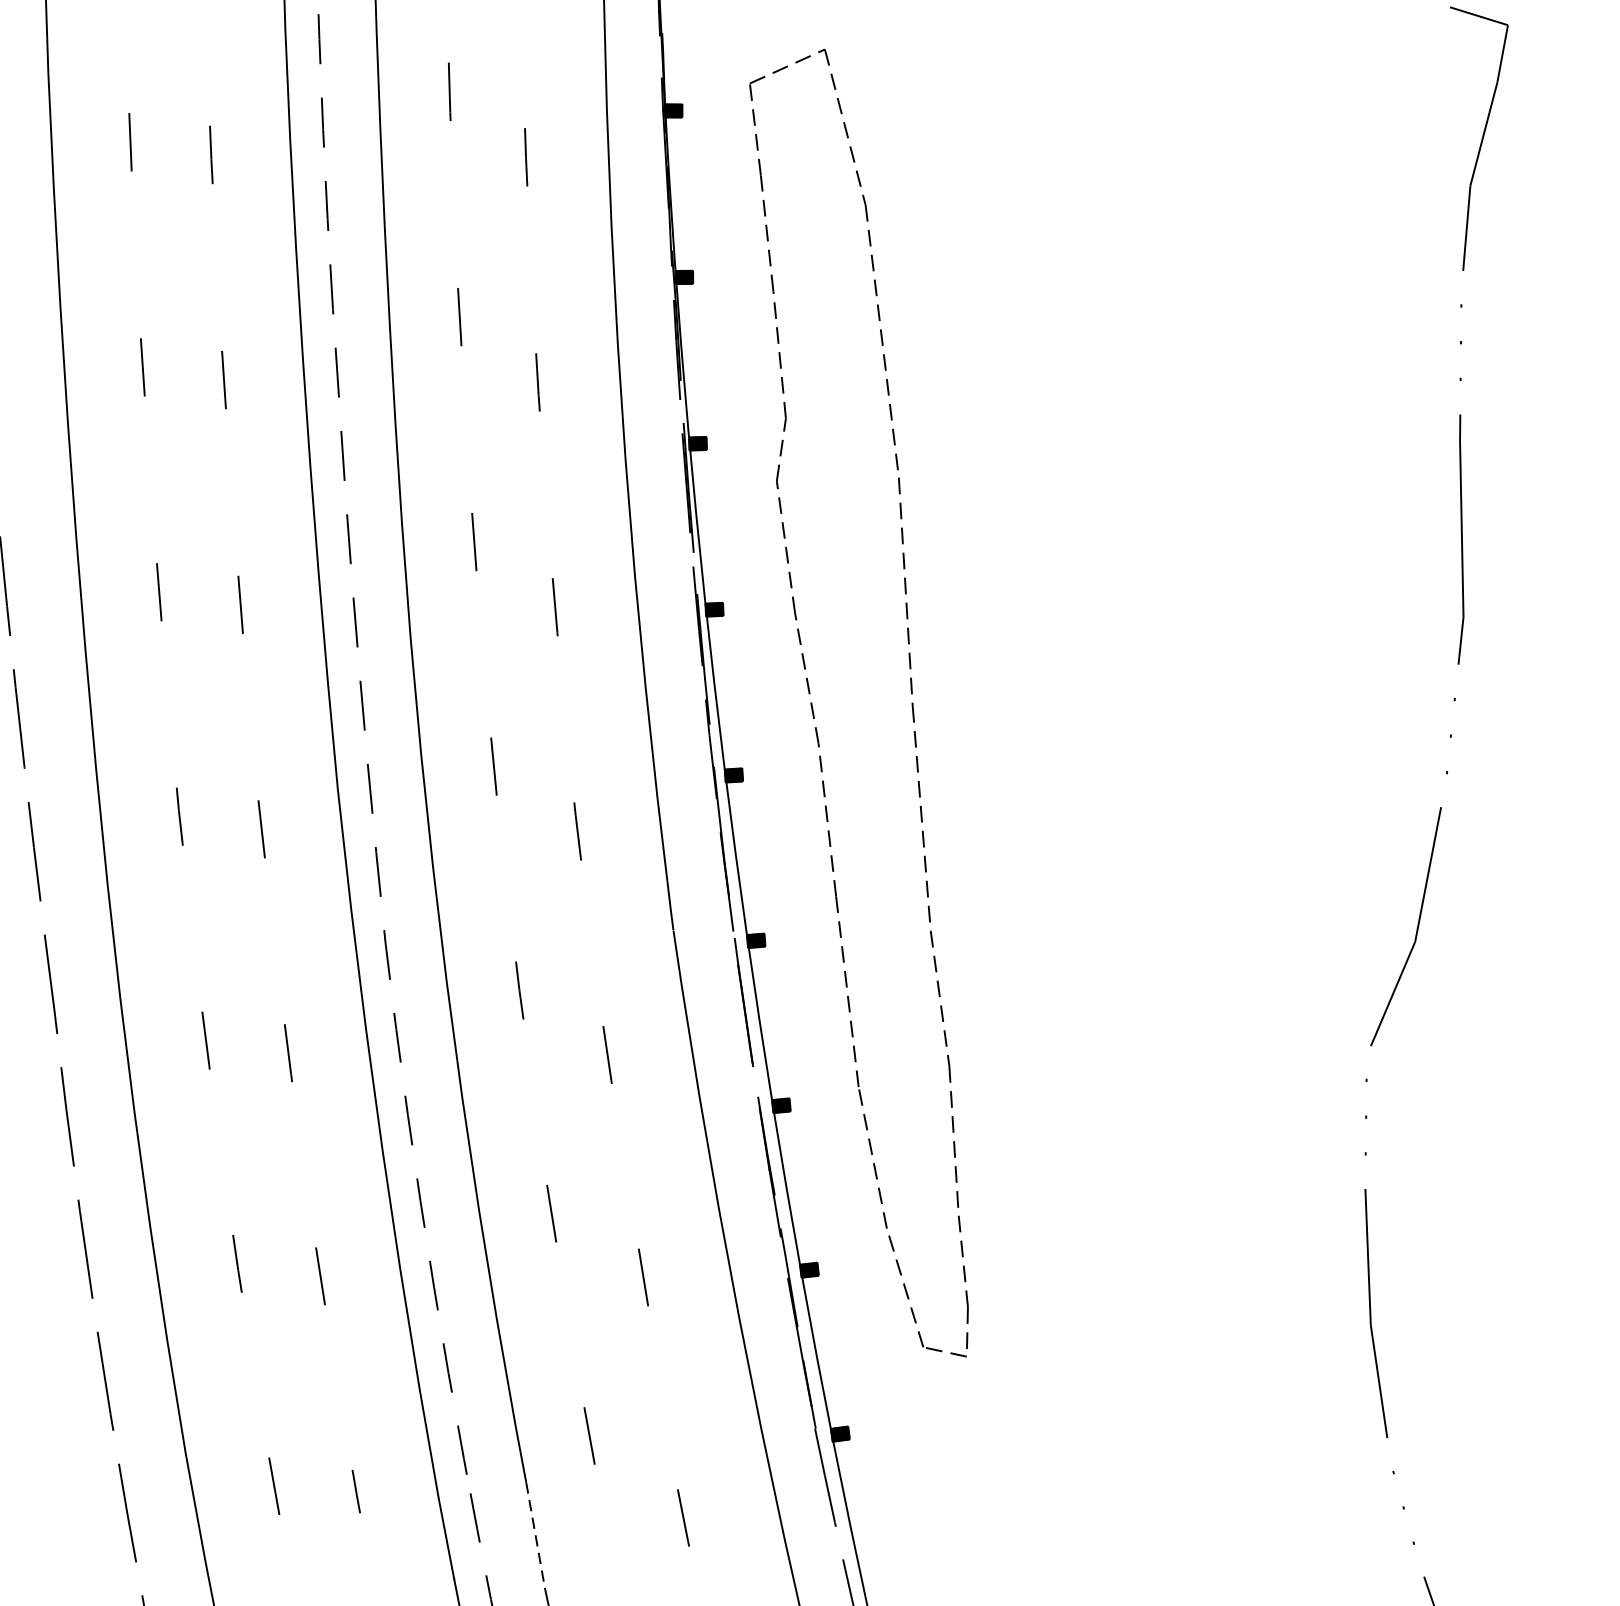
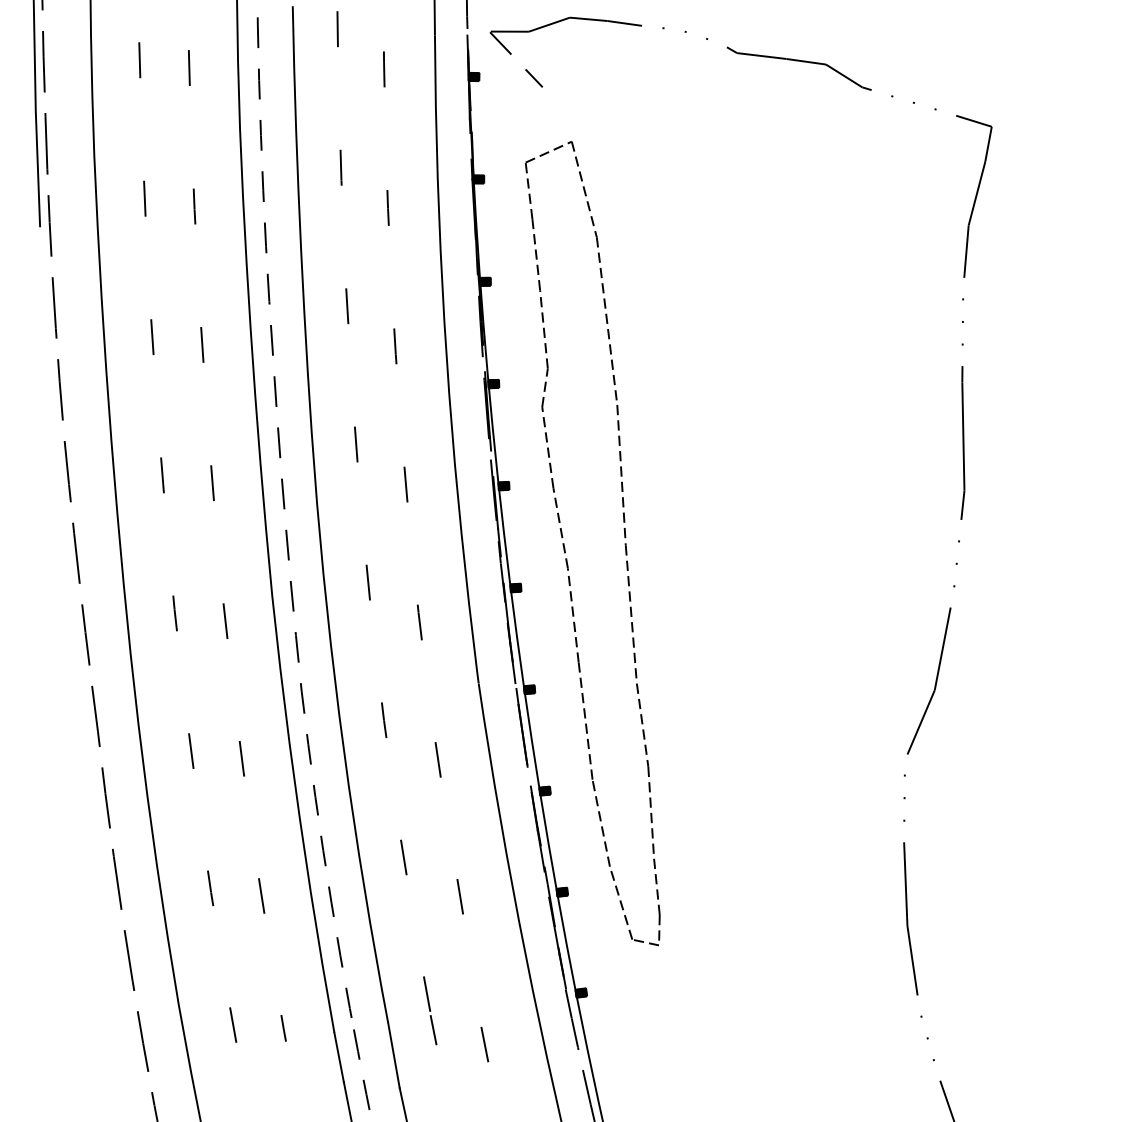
line: (599, 1495) -> (433, 1030), added
line: (536, 1535) -> (394, 1055), dashed -> solid

